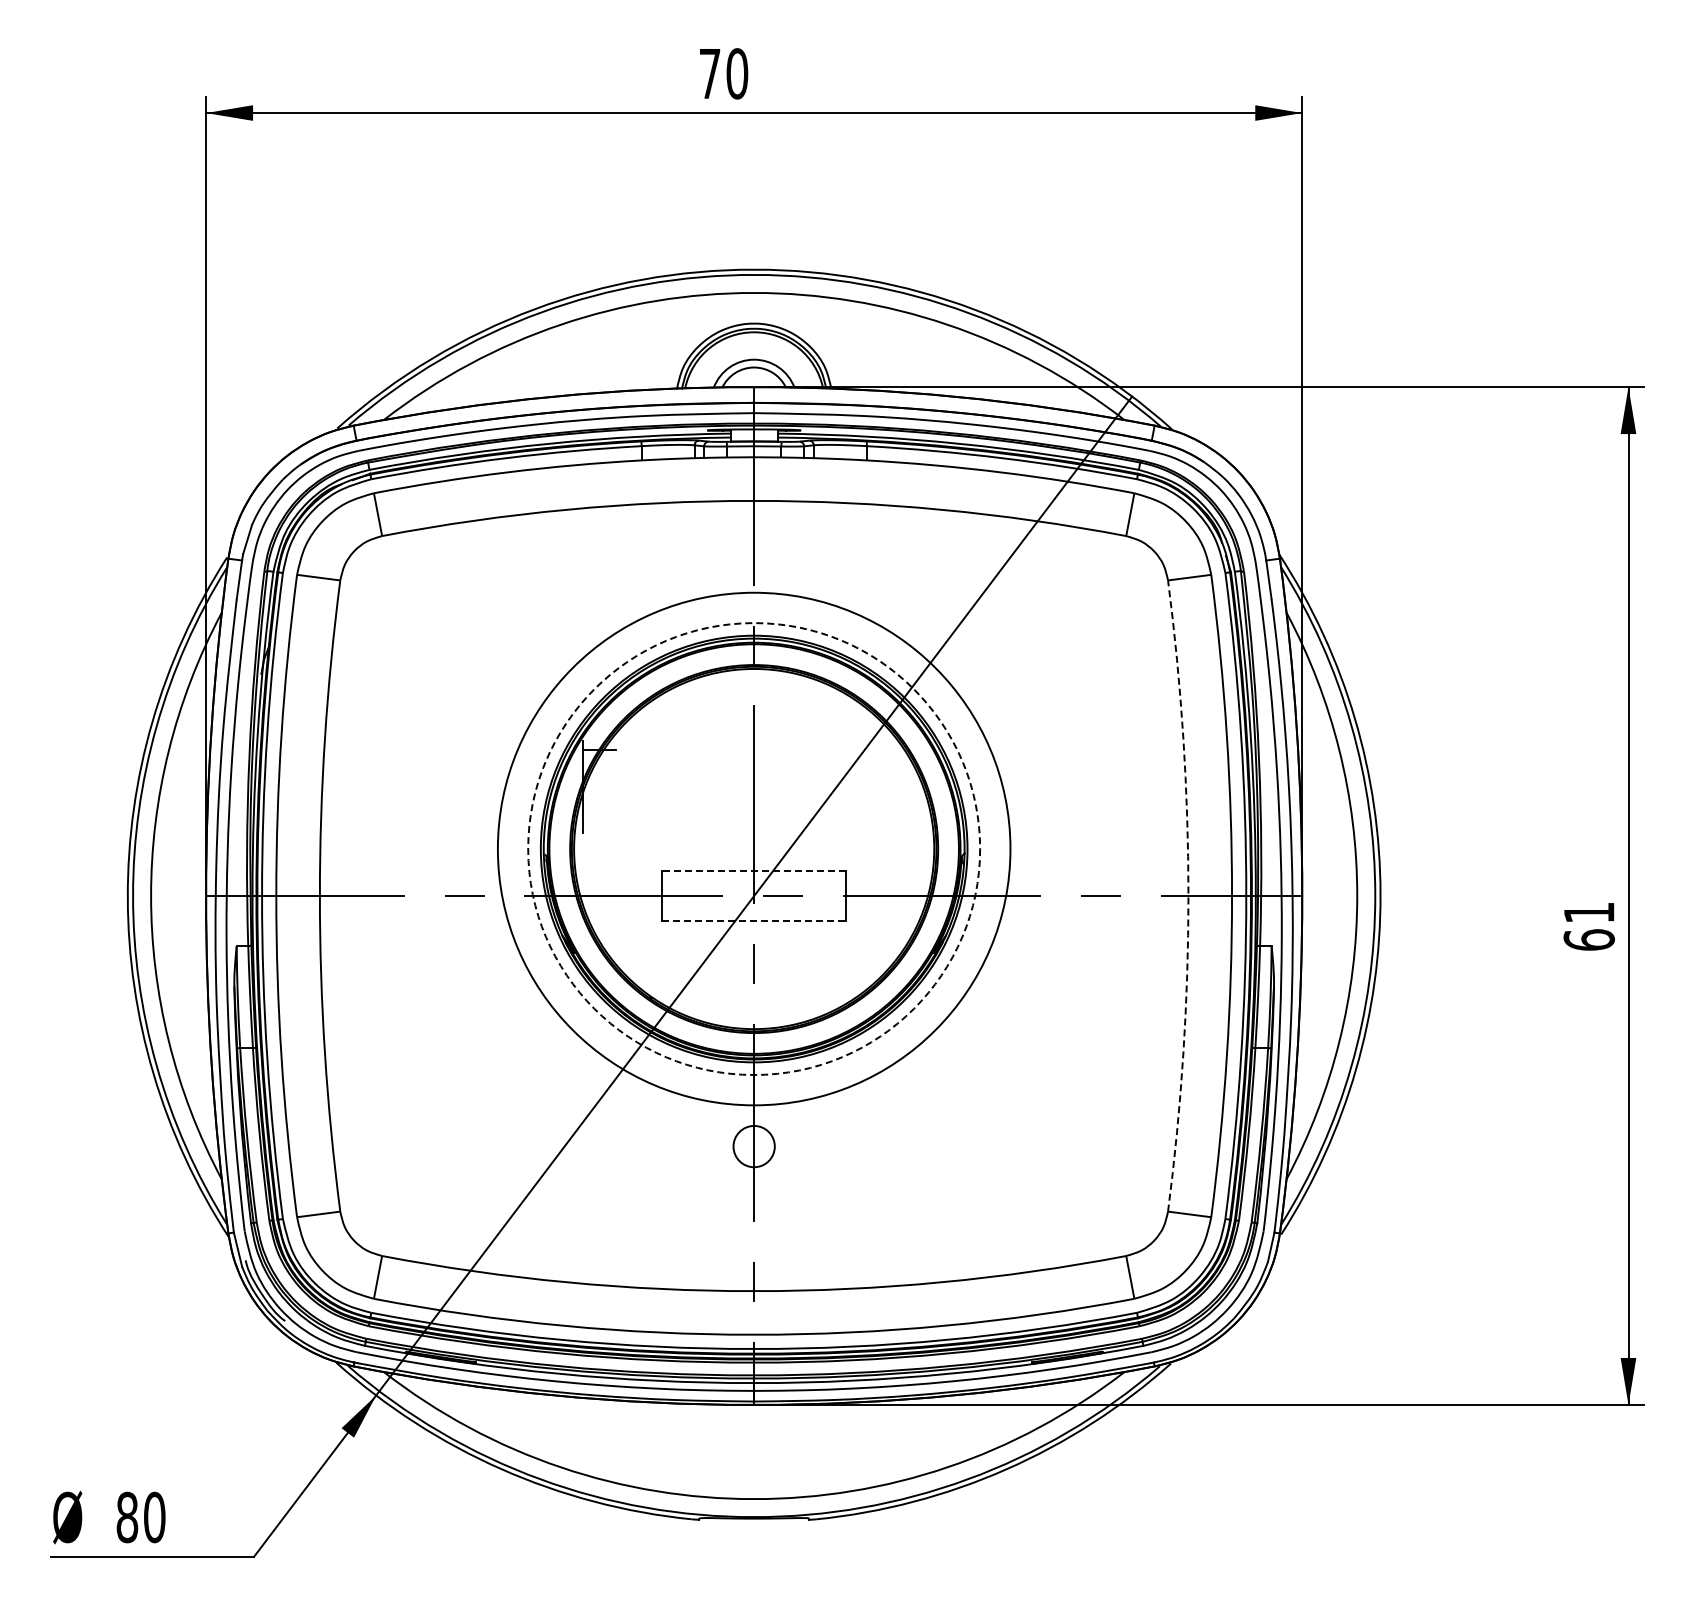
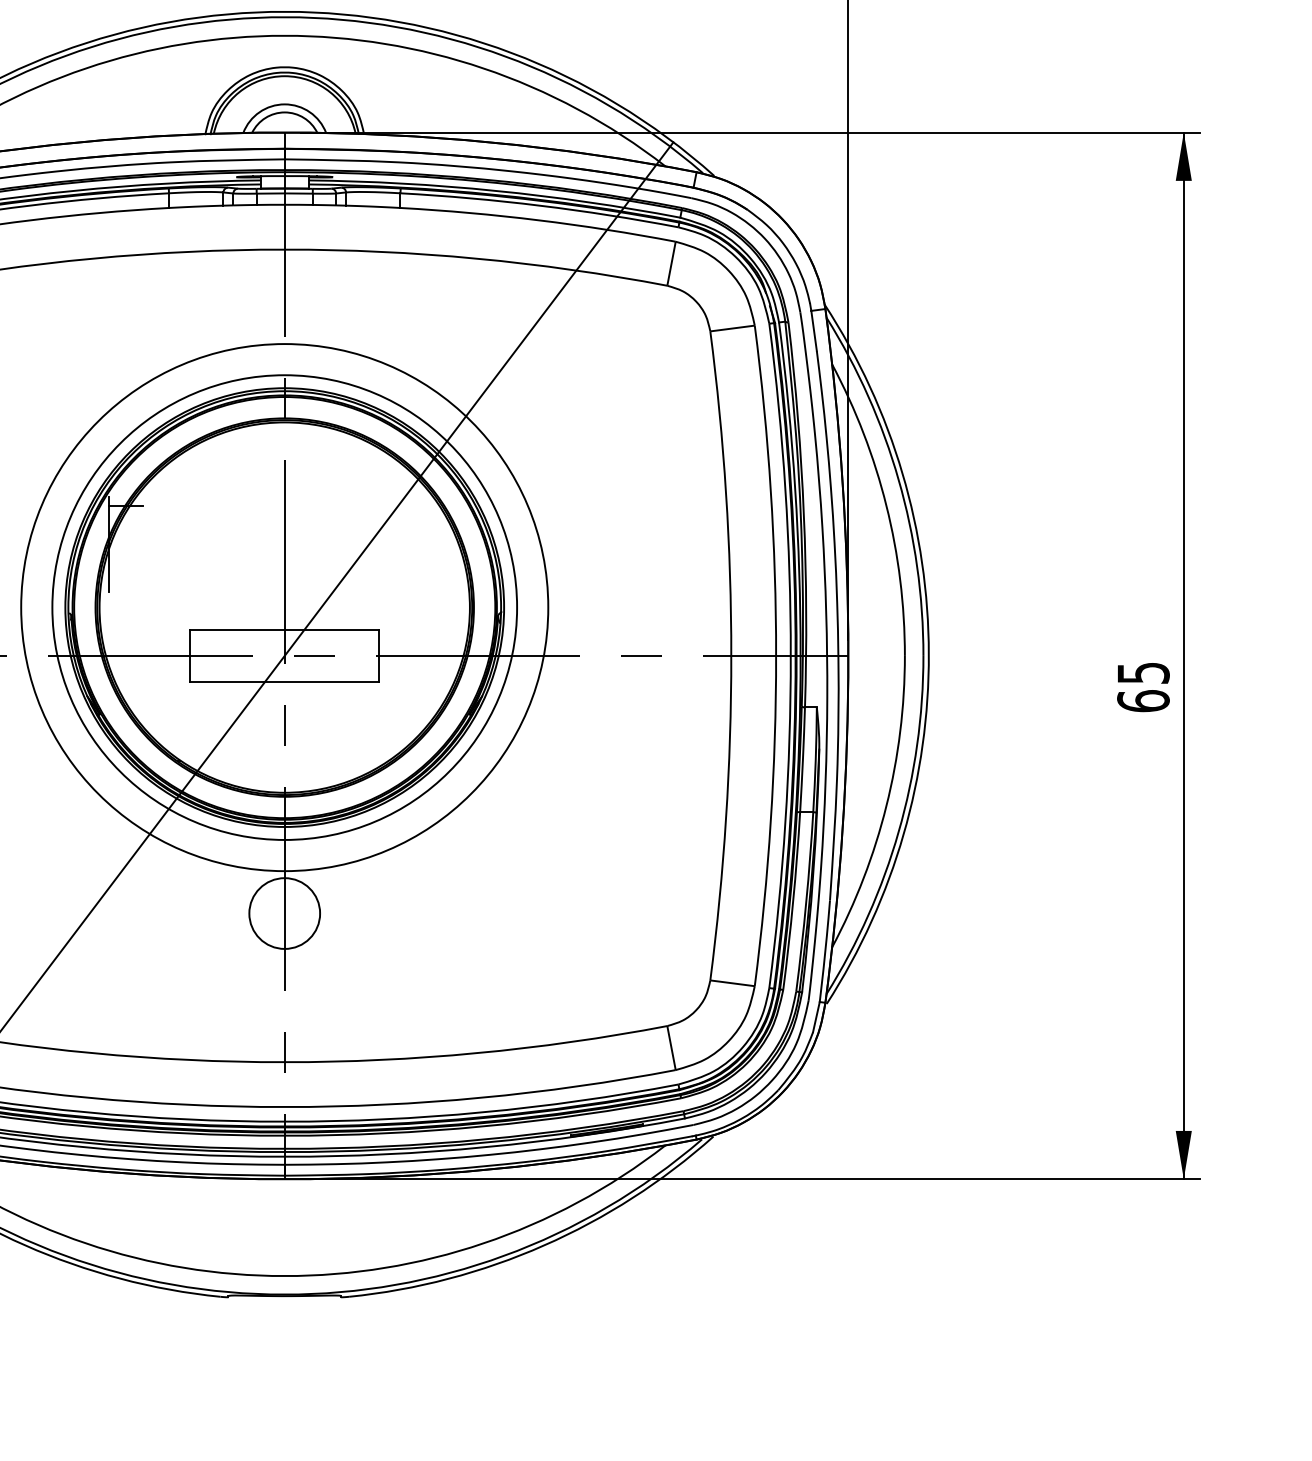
circle: (754, 849) -> (285, 608), dashed -> solid
line: (754, 870) -> (285, 629), dashed -> solid
arc: (1188, 896) -> (731, 656), dashed -> solid
text: (1589, 912) -> (1143, 672), 61 -> 65
line: (754, 921) -> (285, 682), dashed -> solid
circle: (753, 1146) -> (284, 913), size x1.67

